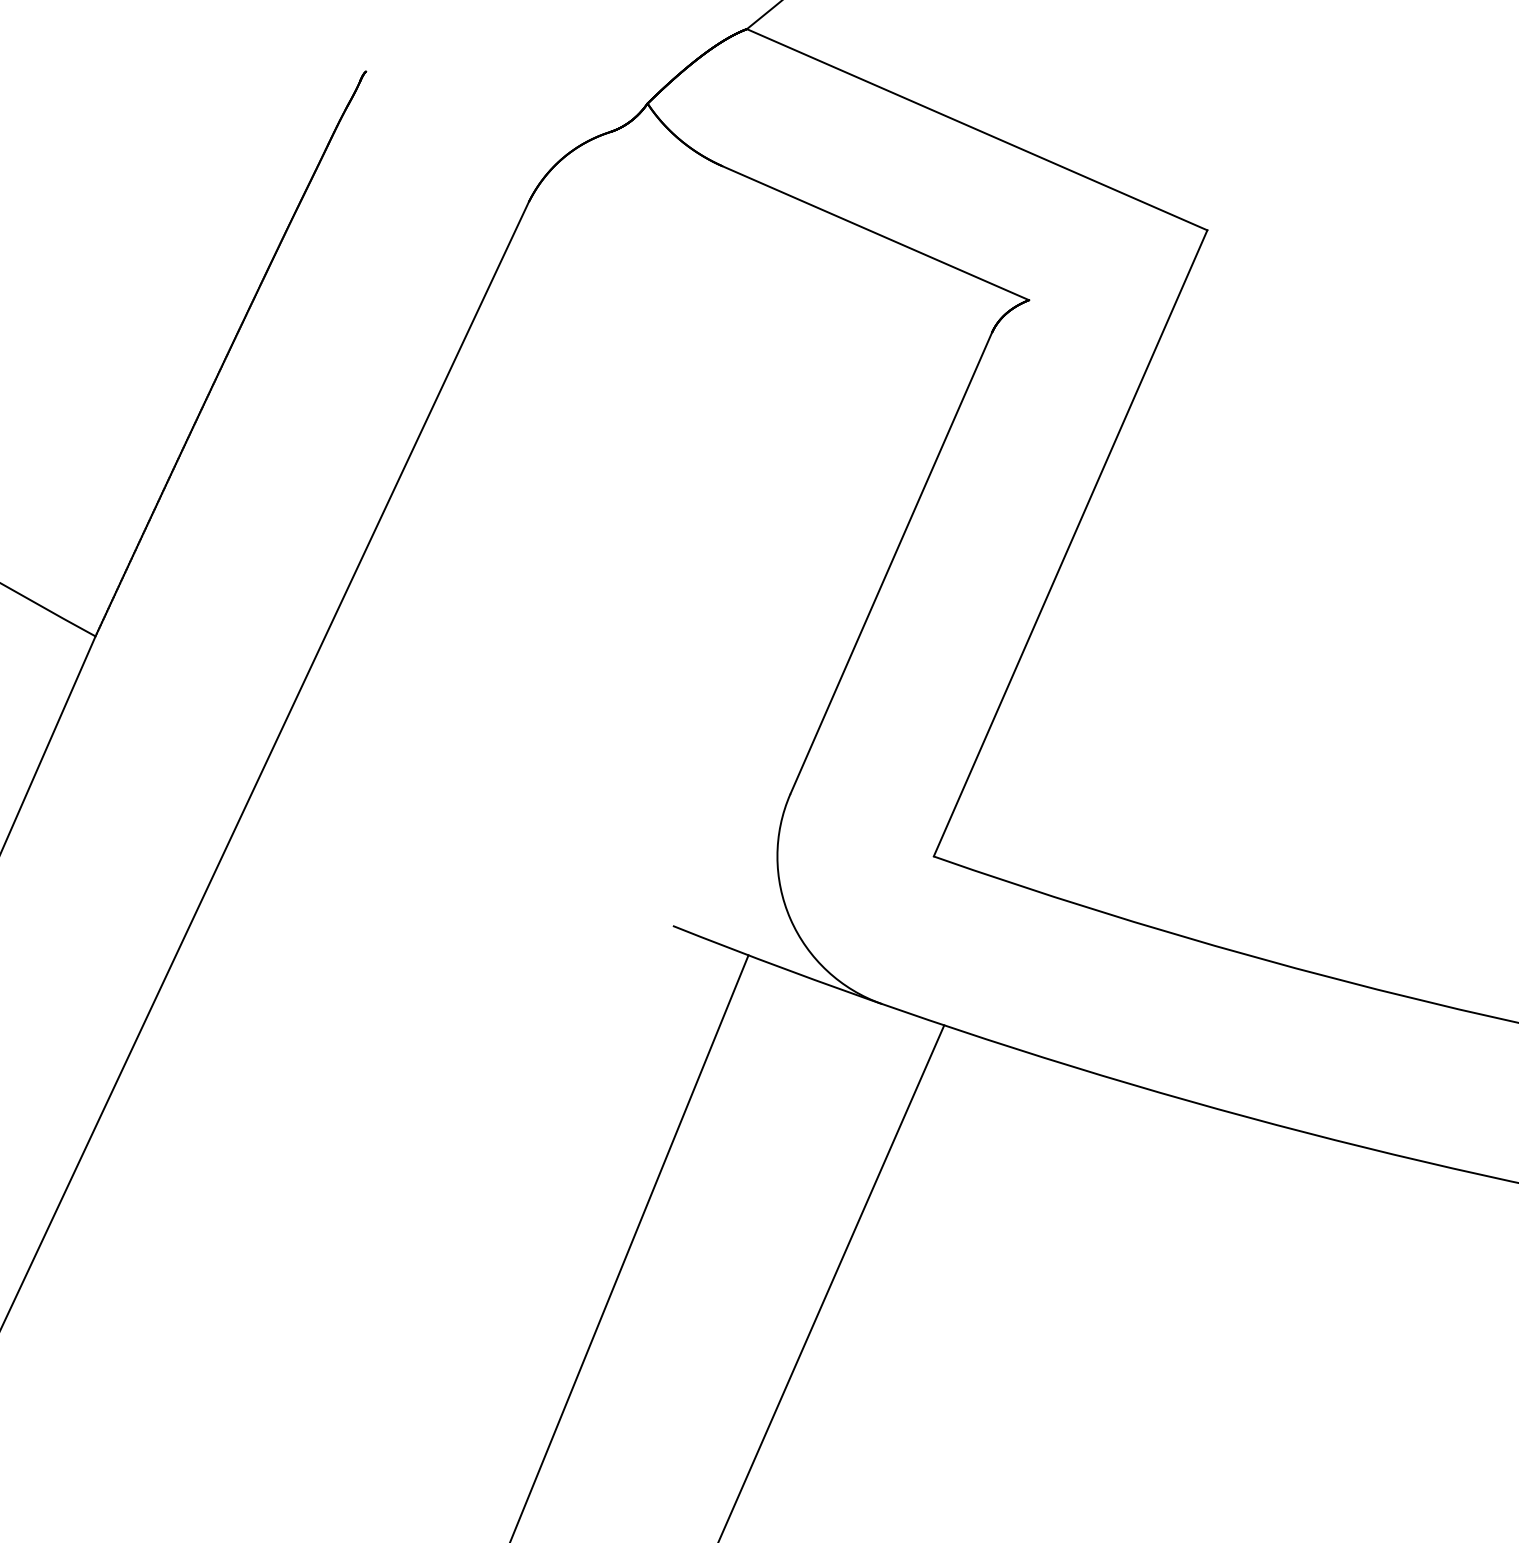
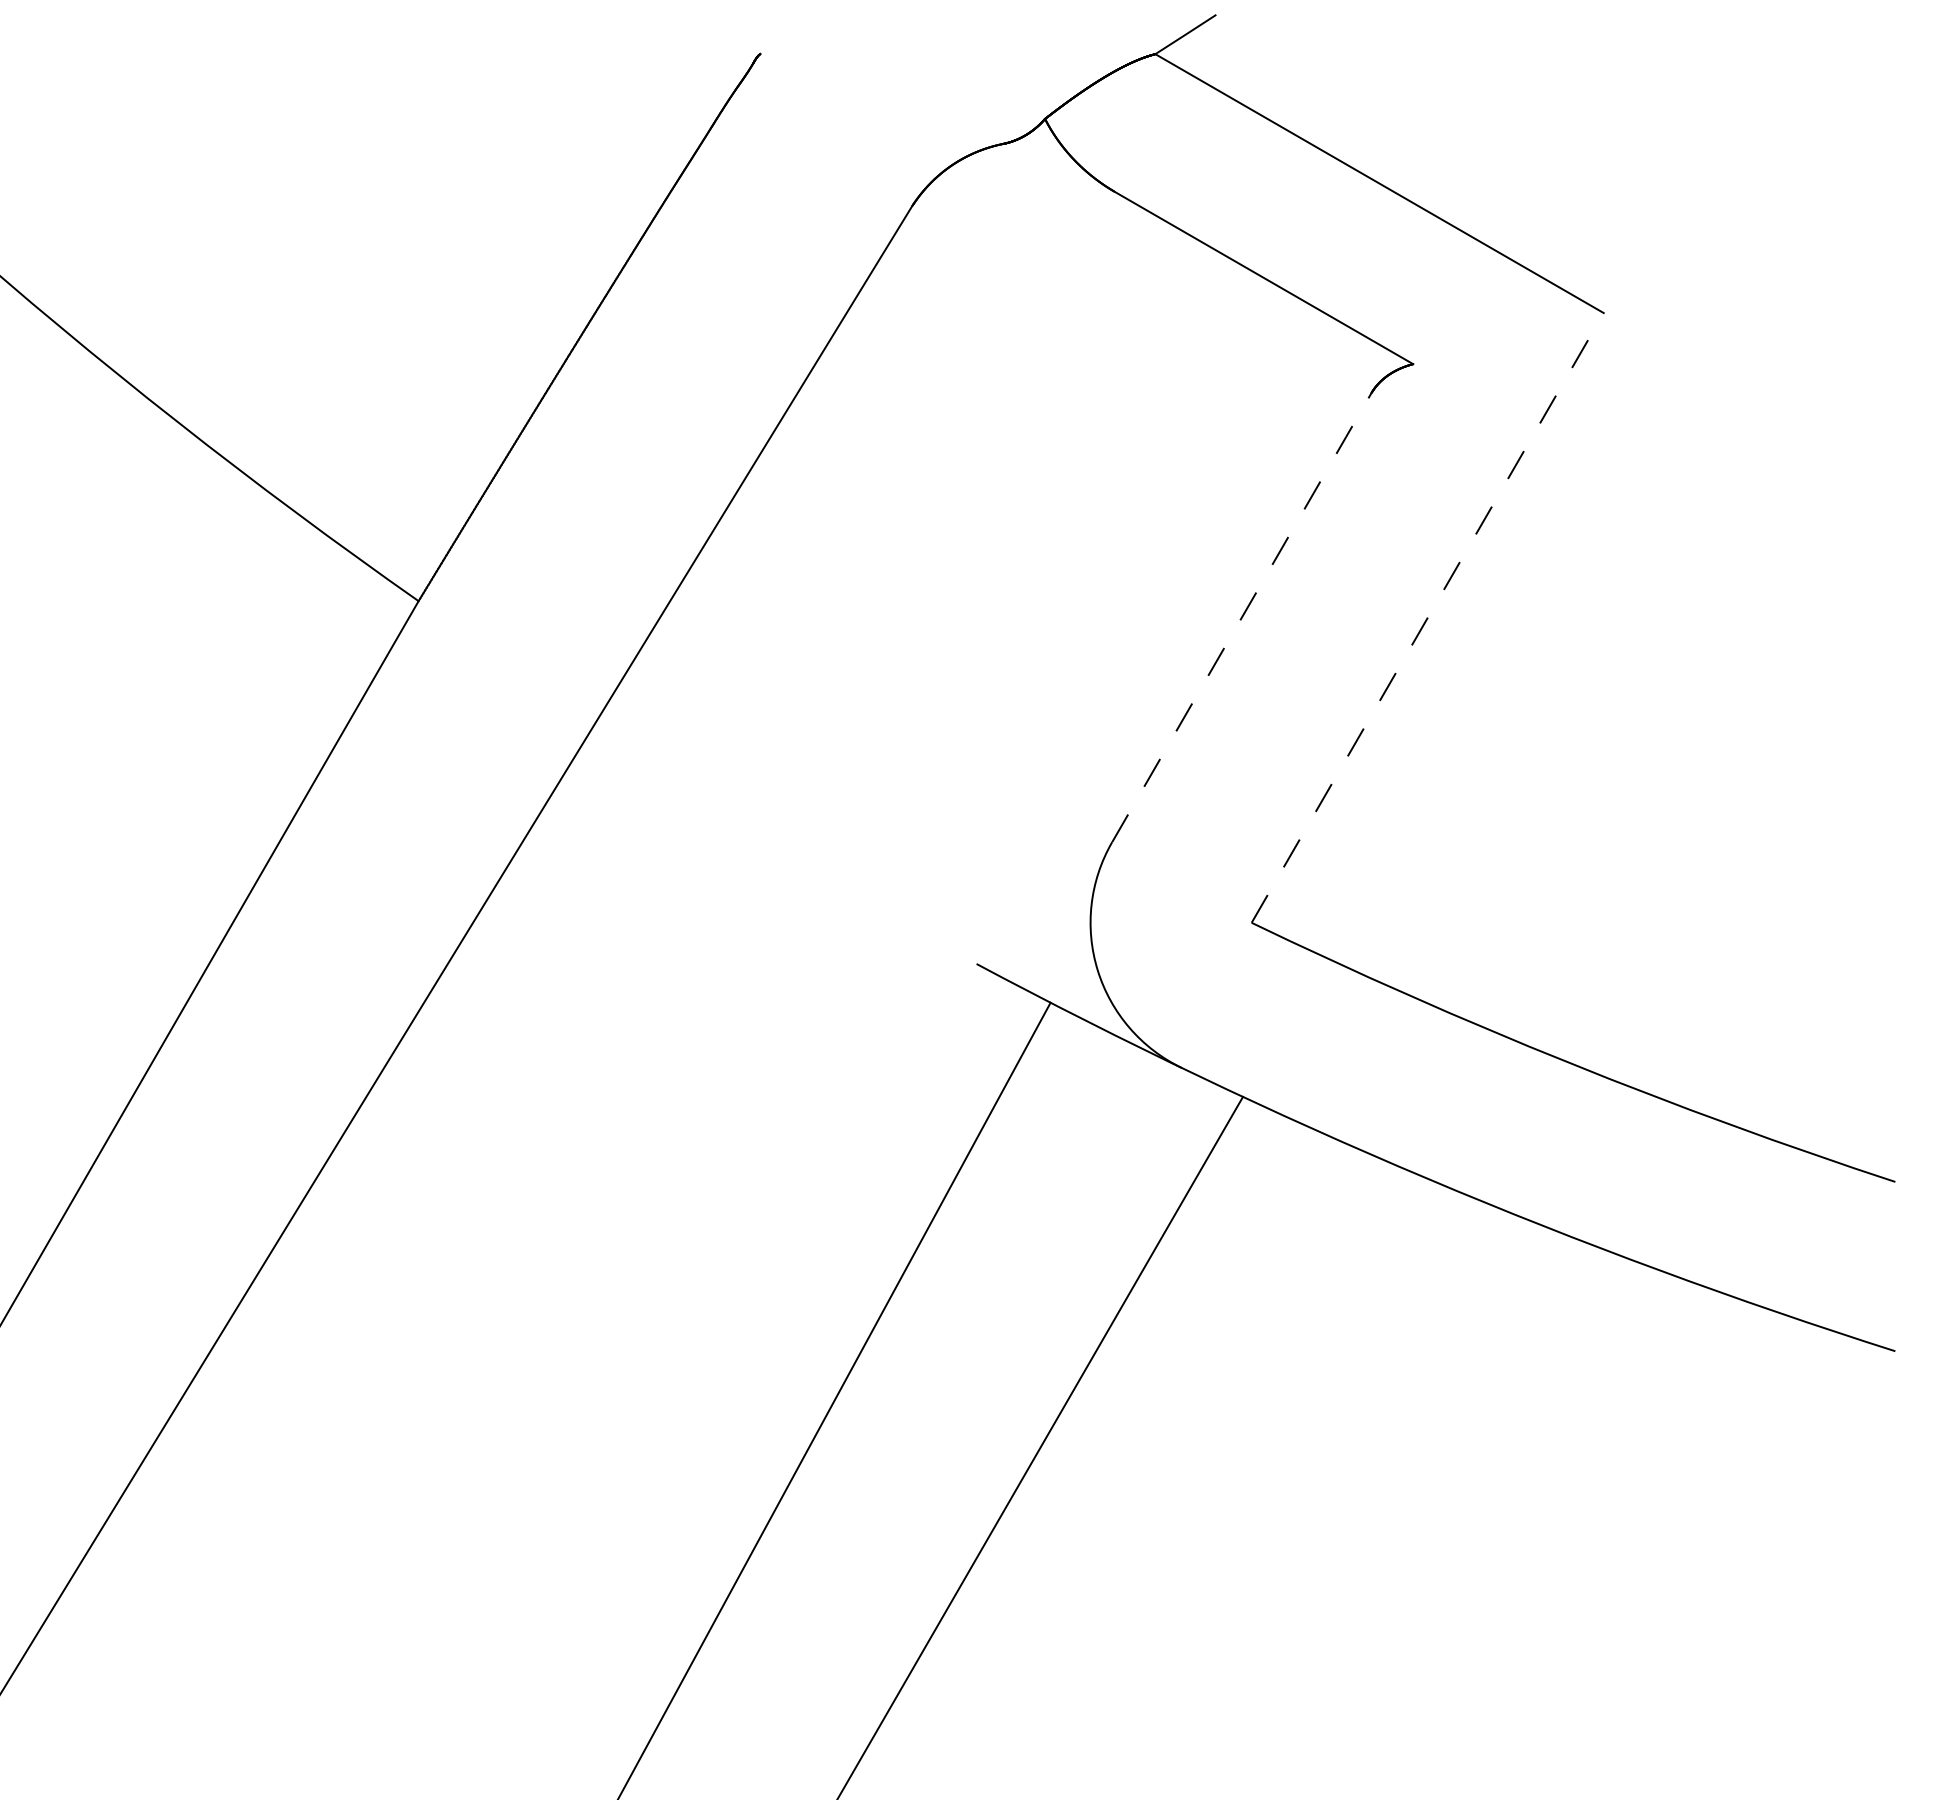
line: (1070, 543) -> (1427, 617), solid -> dashed
line: (891, 563) -> (1242, 617), solid -> dashed

